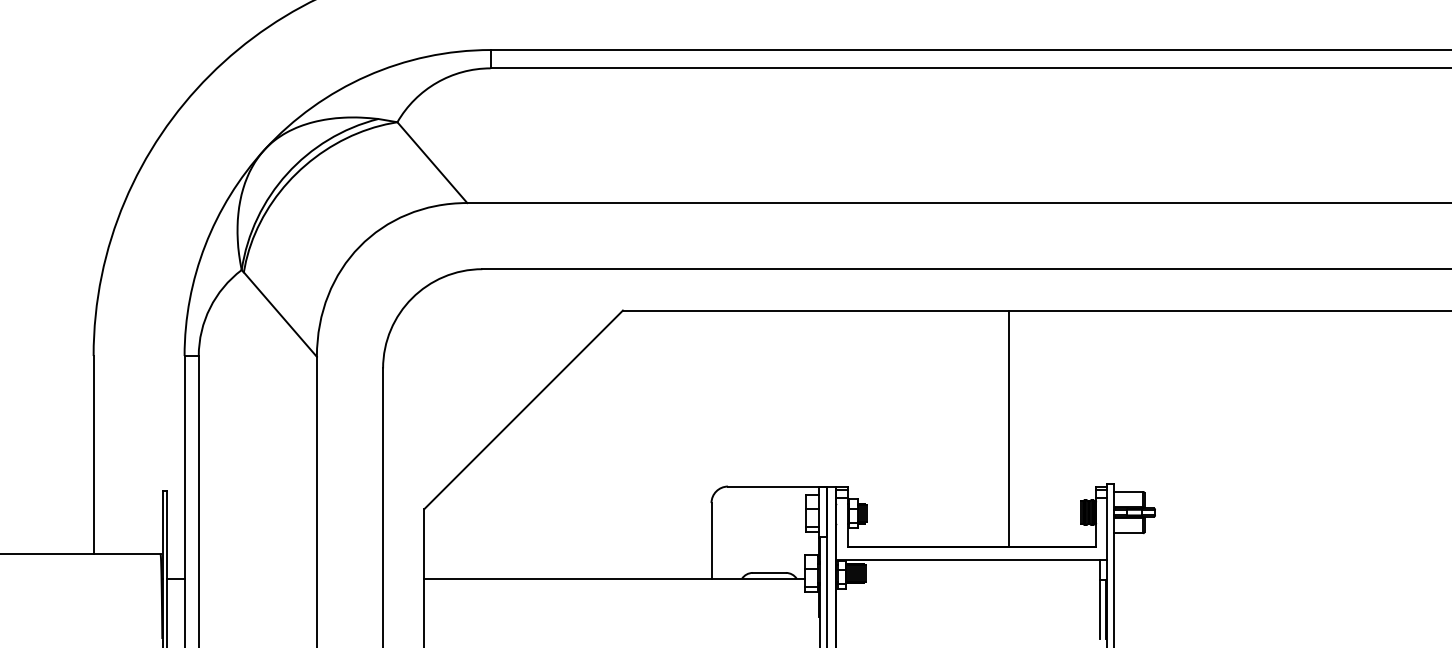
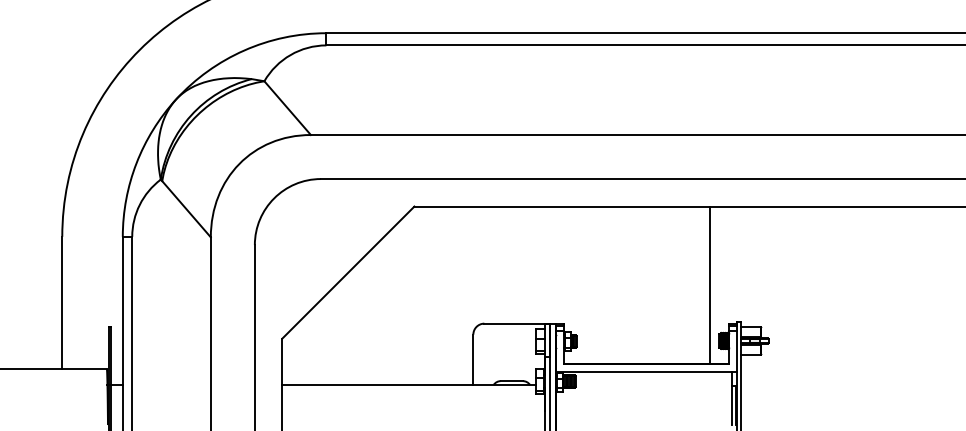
line: (1009, 427) -> (710, 284), moved

